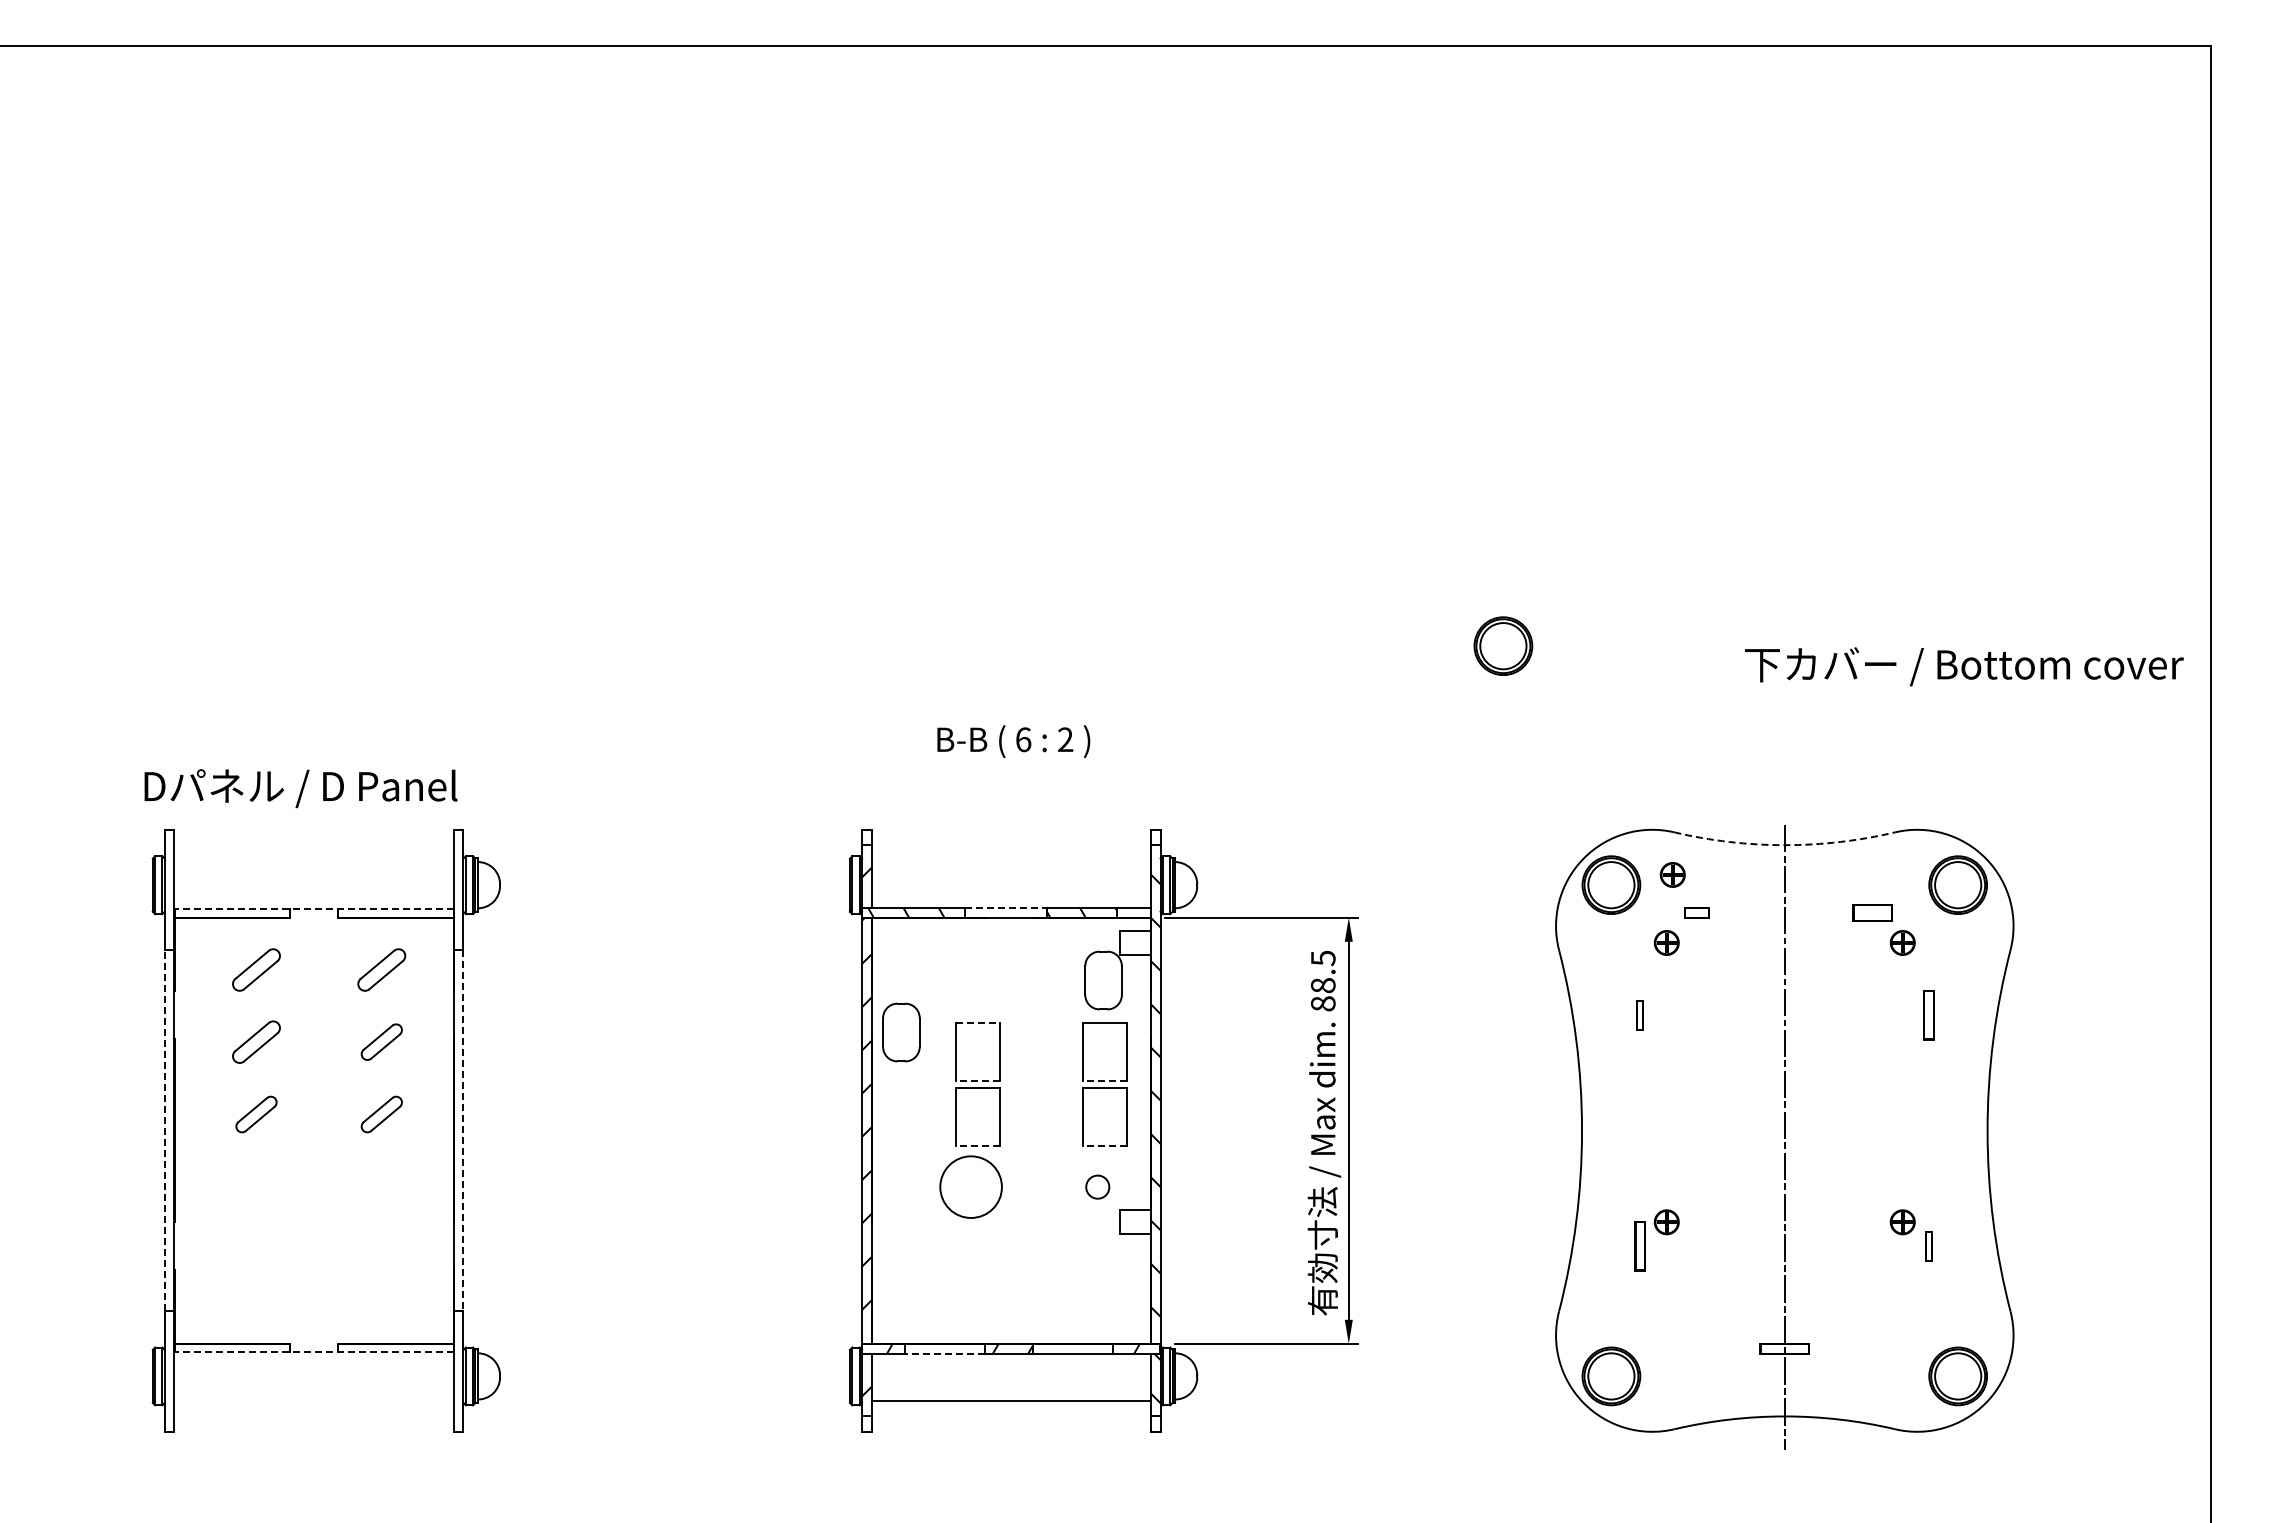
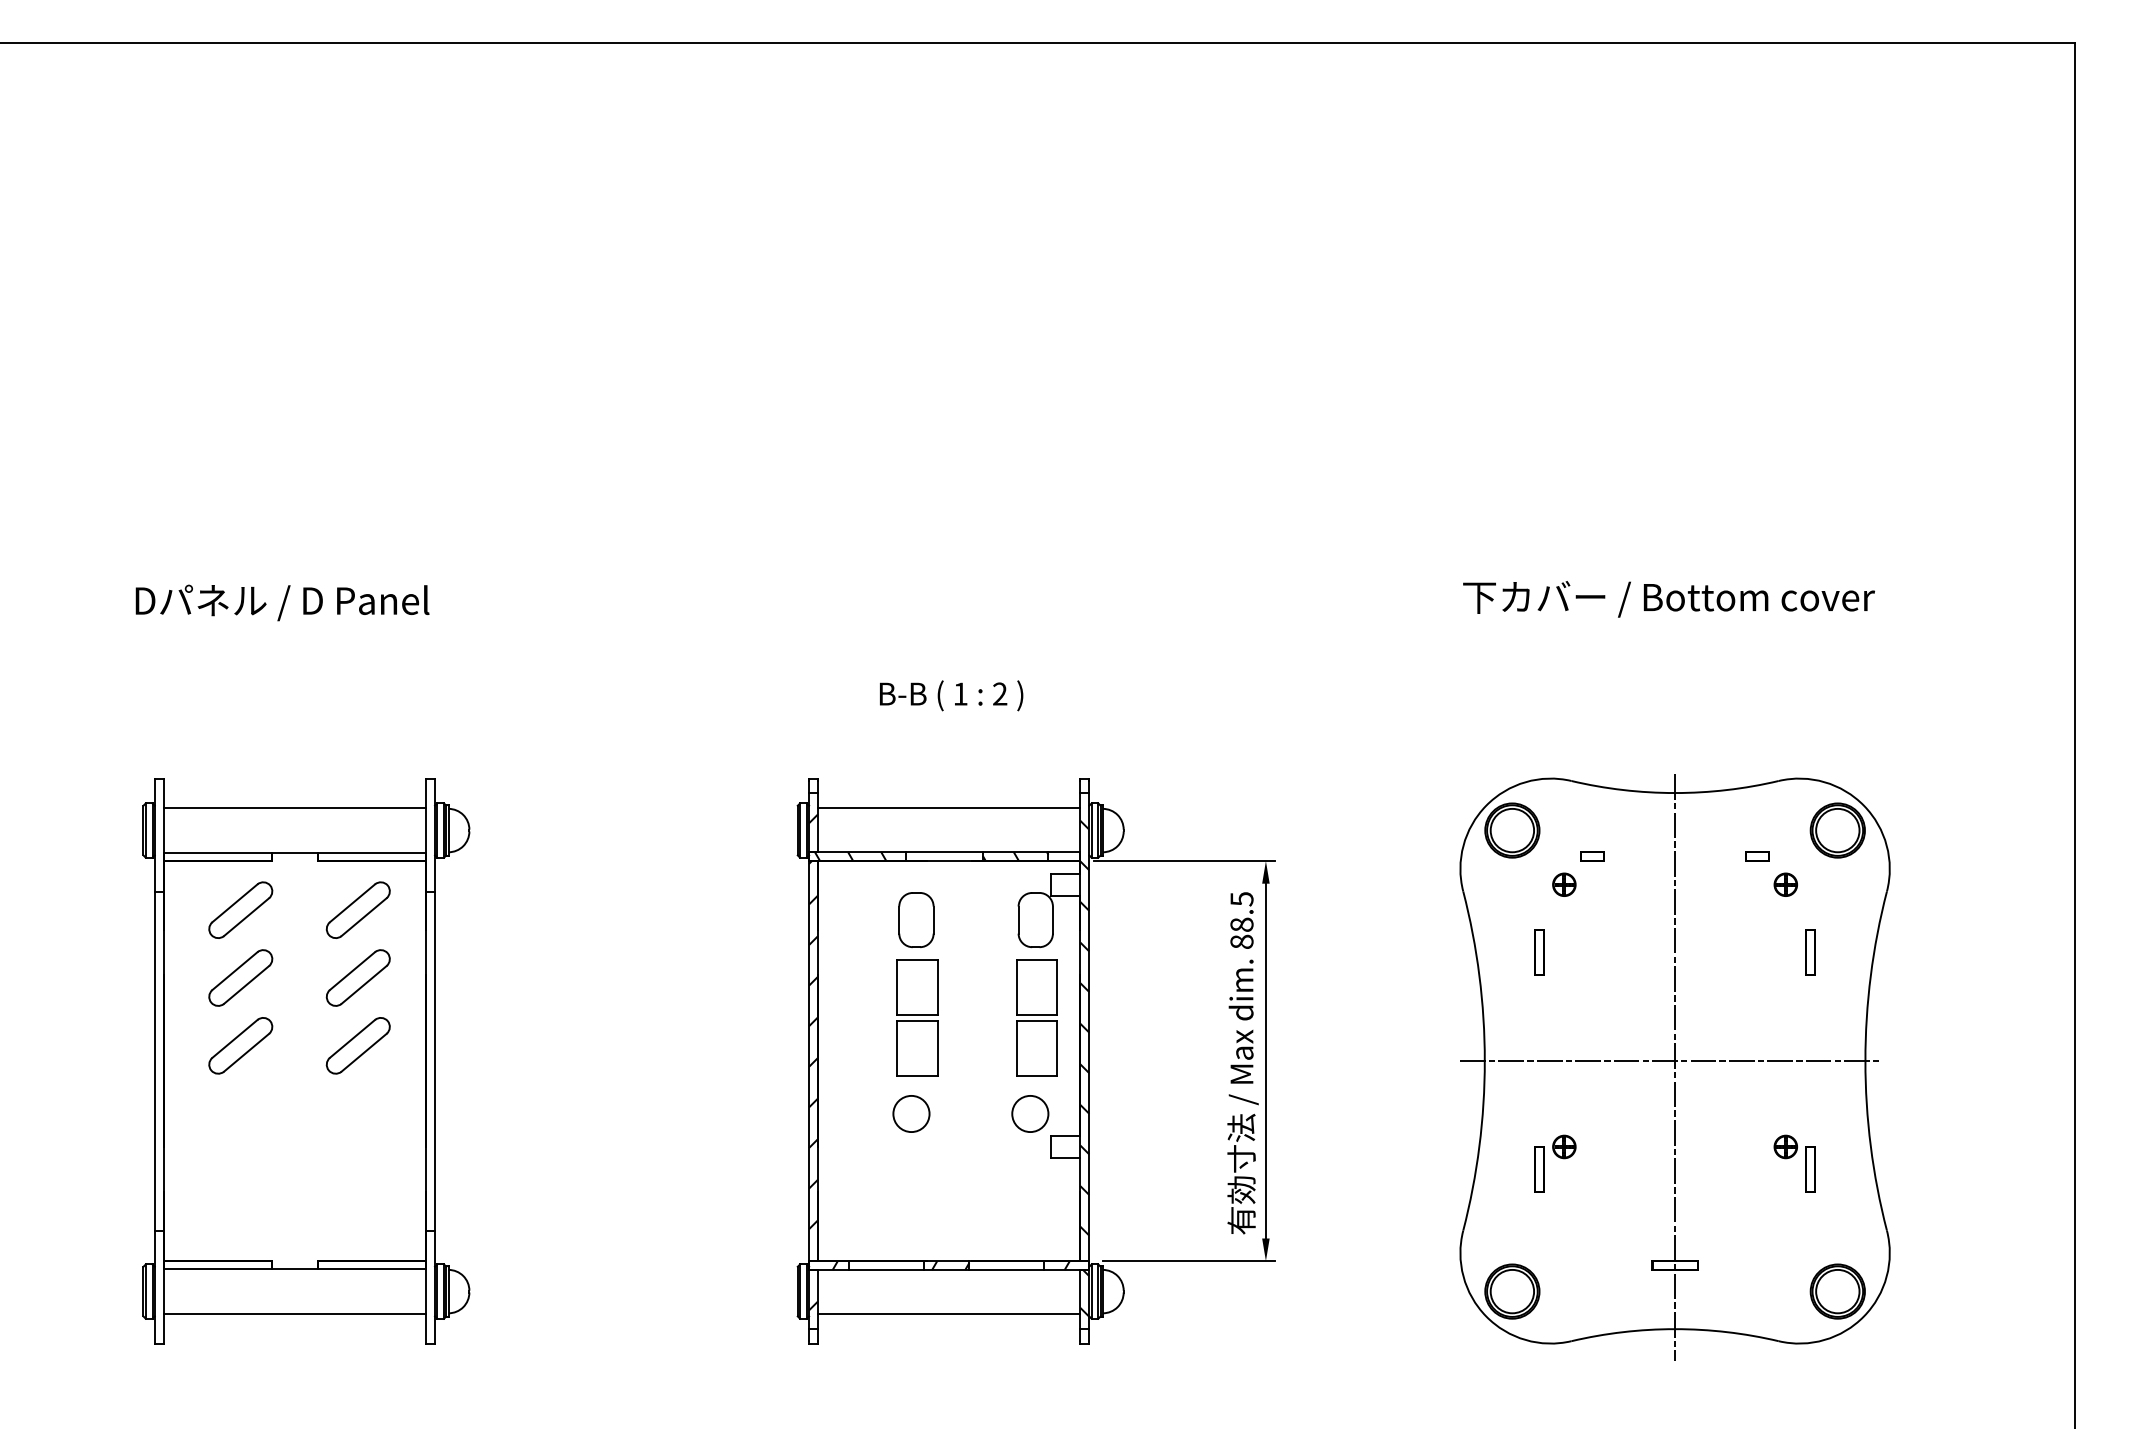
part: (1503, 645) -> (1411, 605), removed
text: (1964, 666) -> (1669, 599), moved
text: (1023, 739) -> (960, 693), 6 -> 1
text: (300, 788) -> (282, 602), moved
arc: (1784, 845) -> (1674, 793), dashed -> solid
line: (313, 861) -> (294, 808), added
line: (1011, 861) -> (949, 808), added
part: (1672, 874) -> (1569, 820), removed
line: (1006, 908) -> (944, 852), dashed -> solid
line: (314, 909) -> (295, 853), dashed -> solid
part: (1872, 912) -> (1757, 856), size x0.62
part: (256, 969) -> (240, 909), size x1.43
part: (381, 969) -> (358, 909), size x1.43
part: (1639, 1015) -> (1538, 952), size x1.67
line: (977, 1023) -> (917, 960), dashed -> solid
part: (901, 1032) -> (916, 920), moved
part: (256, 1041) -> (240, 977), size x1.43
part: (381, 1041) -> (358, 977), size x1.67
line: (977, 1081) -> (917, 1014), dashed -> solid
line: (1105, 1081) -> (1037, 1014), dashed -> solid
part: (256, 1114) -> (240, 1045), size x1.67
part: (381, 1114) -> (358, 1045), size x1.67
line: (164, 1130) -> (154, 1060), dashed -> solid
line: (463, 1130) -> (435, 1060), dashed -> solid
line: (1780, 1130) -> (1671, 1060), added
line: (977, 1146) -> (917, 1075), dashed -> solid
line: (1105, 1146) -> (1037, 1075), dashed -> solid
circle: (970, 1186) -> (910, 1113), size x0.62
circle: (1097, 1186) -> (1030, 1113), size x1.67
part: (1928, 1246) -> (1809, 1169), size x1.67
line: (314, 1352) -> (295, 1269), dashed -> solid
line: (944, 1353) -> (886, 1270), dashed -> solid
line: (313, 1400) -> (294, 1314), added

